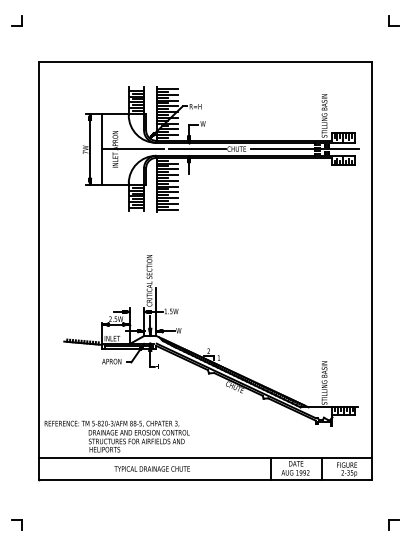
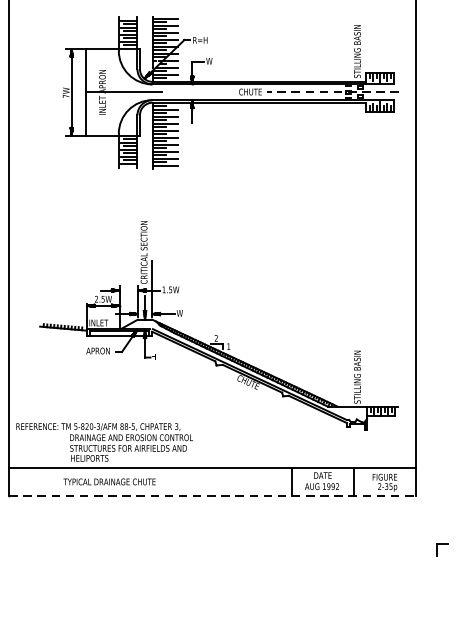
line: (197, 149) -> (202, 92), removed
line: (304, 149) -> (333, 92), solid -> dashed
text: (151, 468) -> (108, 481), moved
line: (205, 480) -> (212, 495), solid -> dashed

